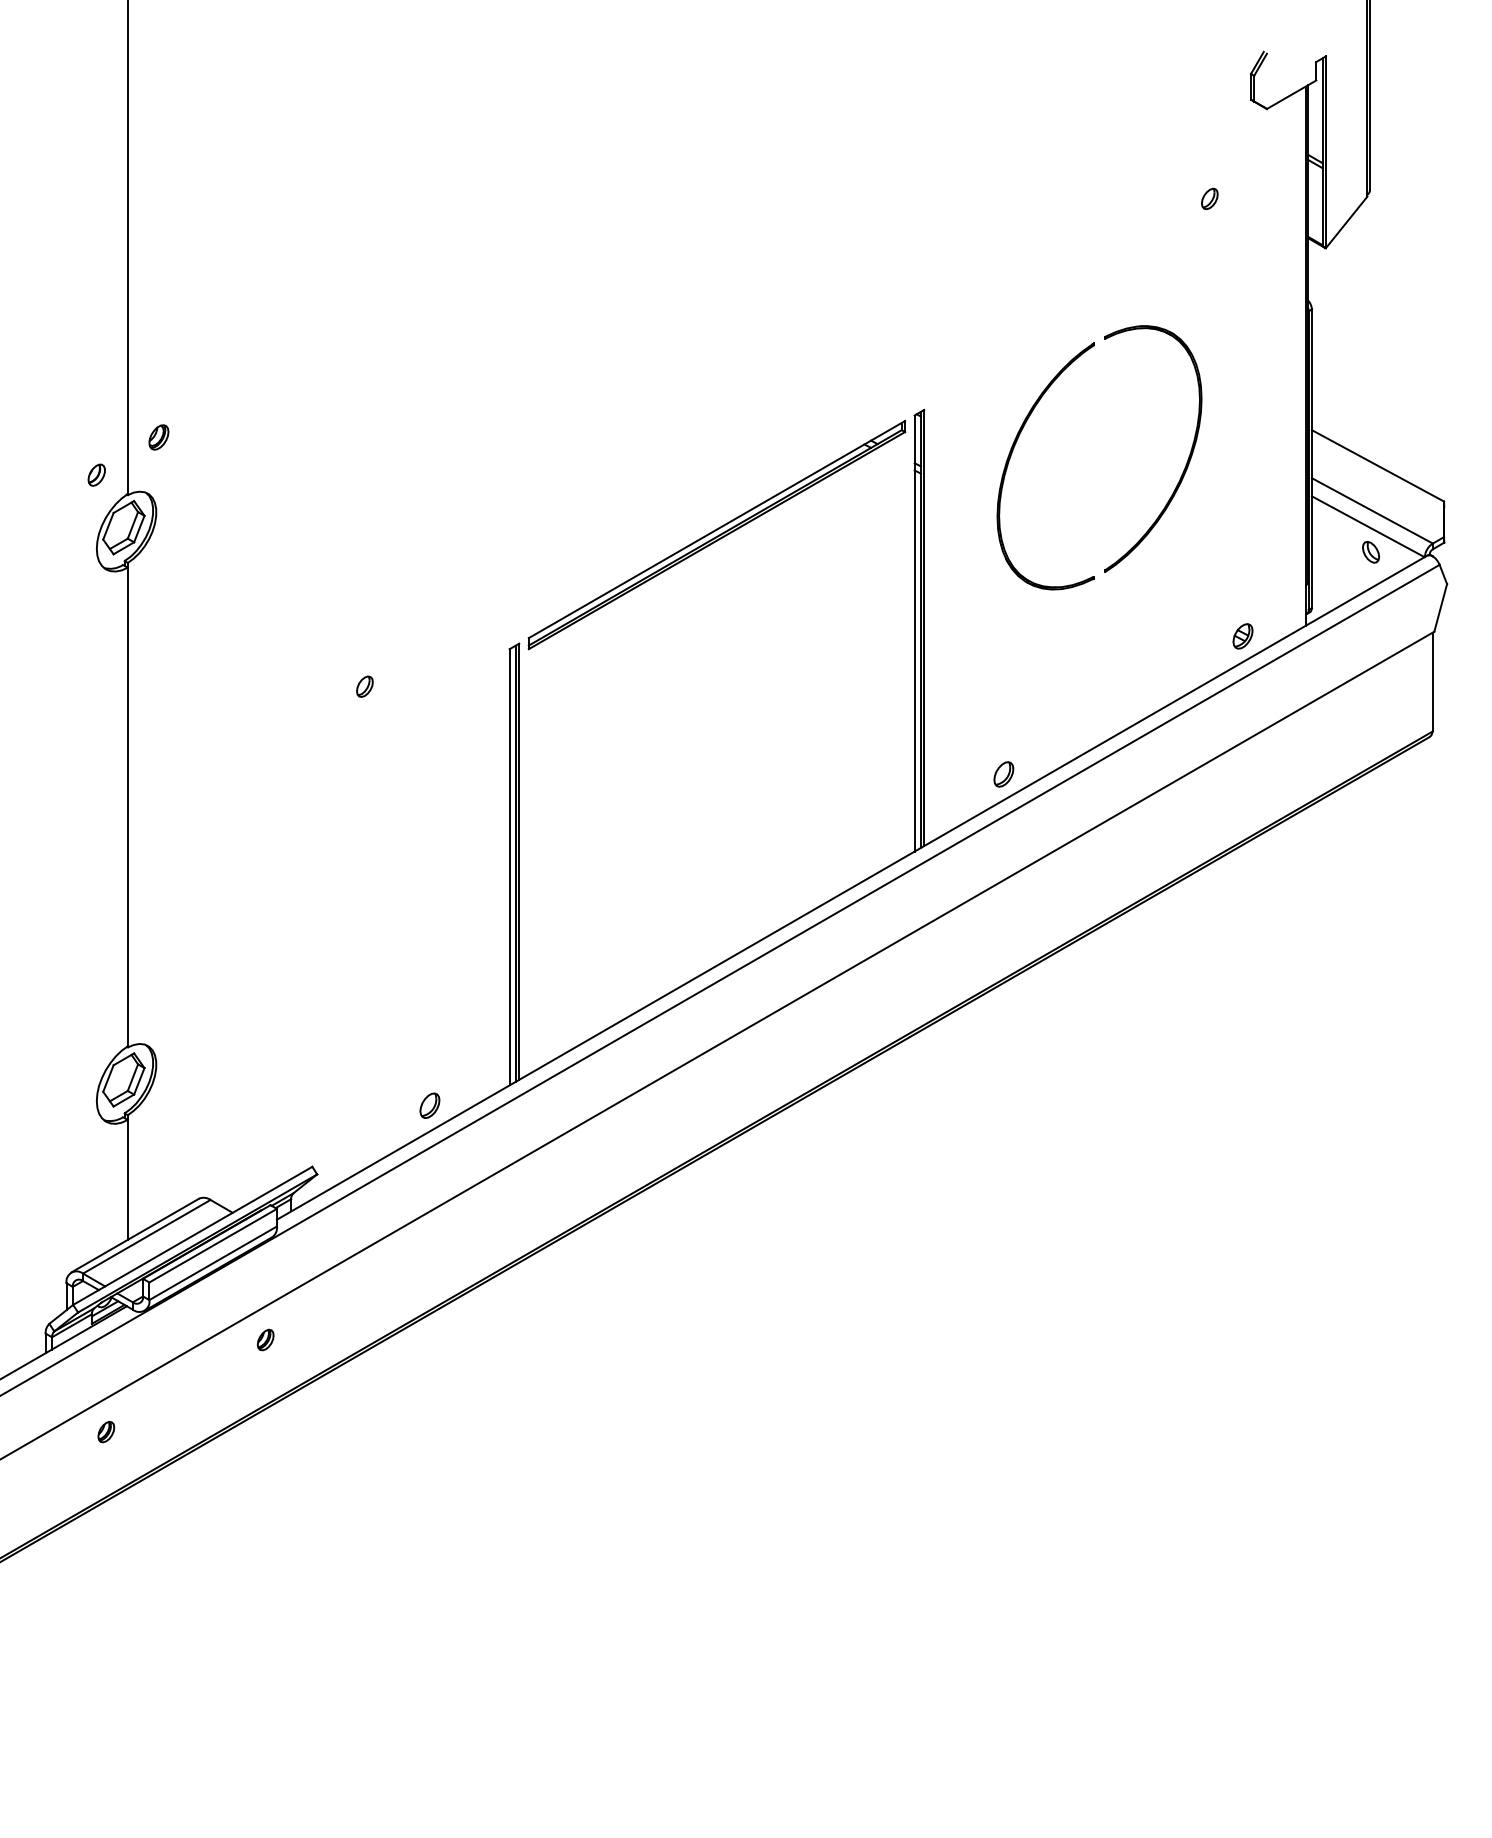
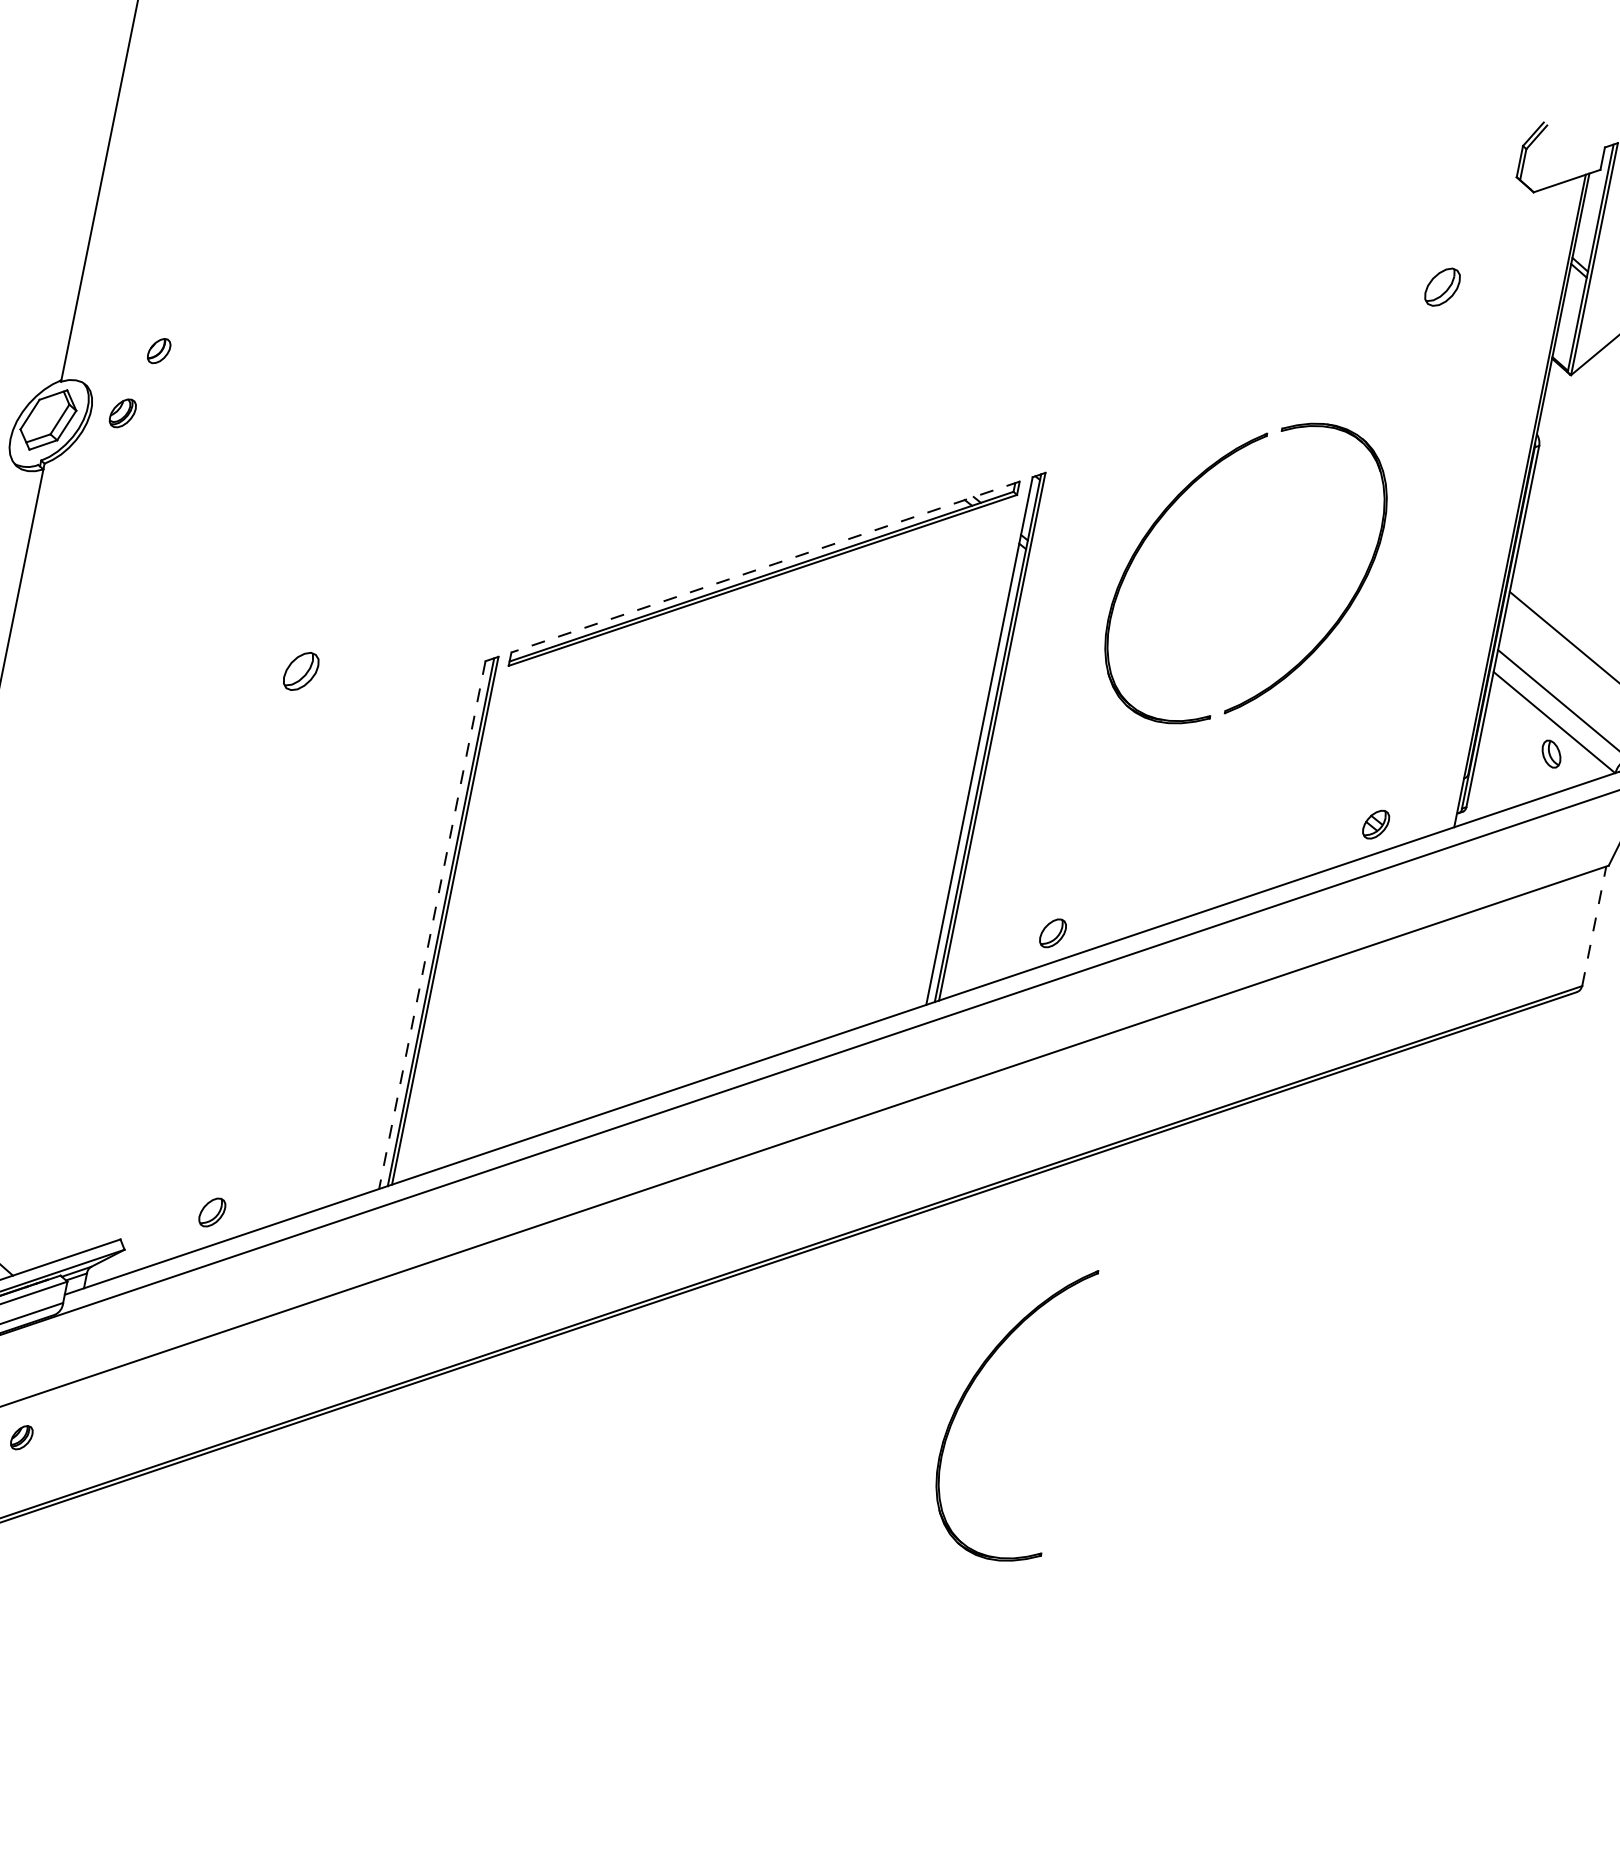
part: (1209, 198) -> (1442, 286), size x1.6
part: (158, 437) -> (122, 413), moved
part: (96, 474) -> (158, 350), moved
line: (716, 529) -> (765, 566), solid -> dashed
line: (1432, 681) -> (1594, 925), solid -> dashed
part: (364, 686) -> (300, 670), size x1.6
line: (509, 867) -> (432, 925), solid -> dashed
part: (429, 1105) -> (211, 1212), moved
part: (1011, 1148) -> (971, 1387), added

